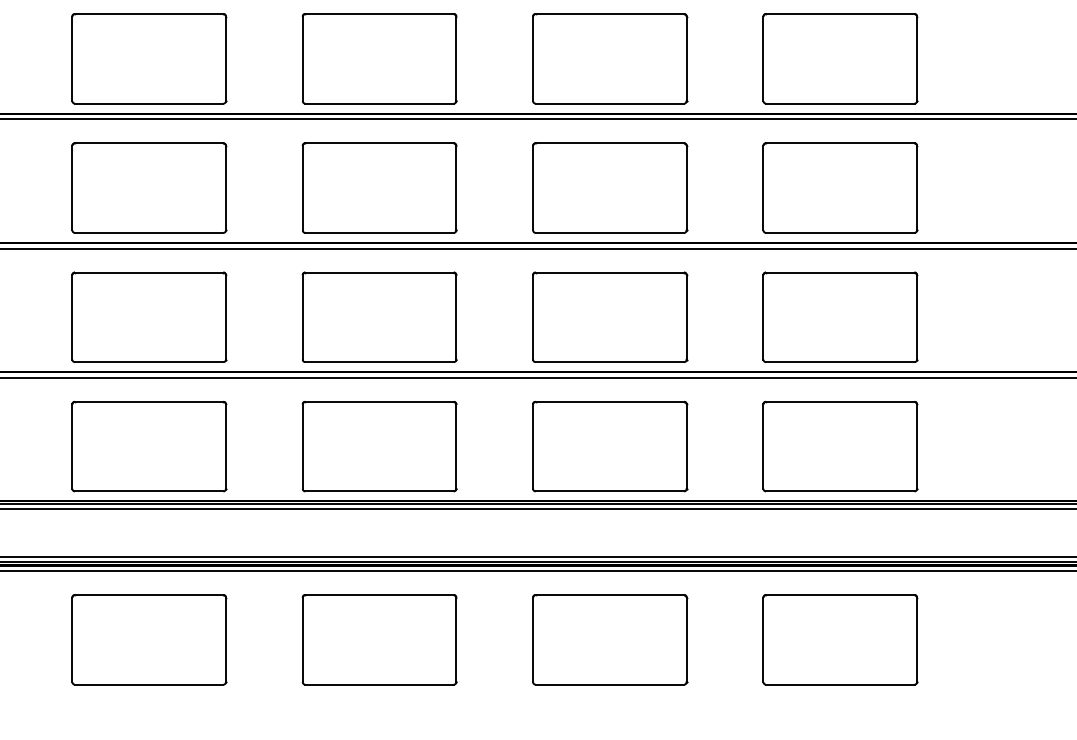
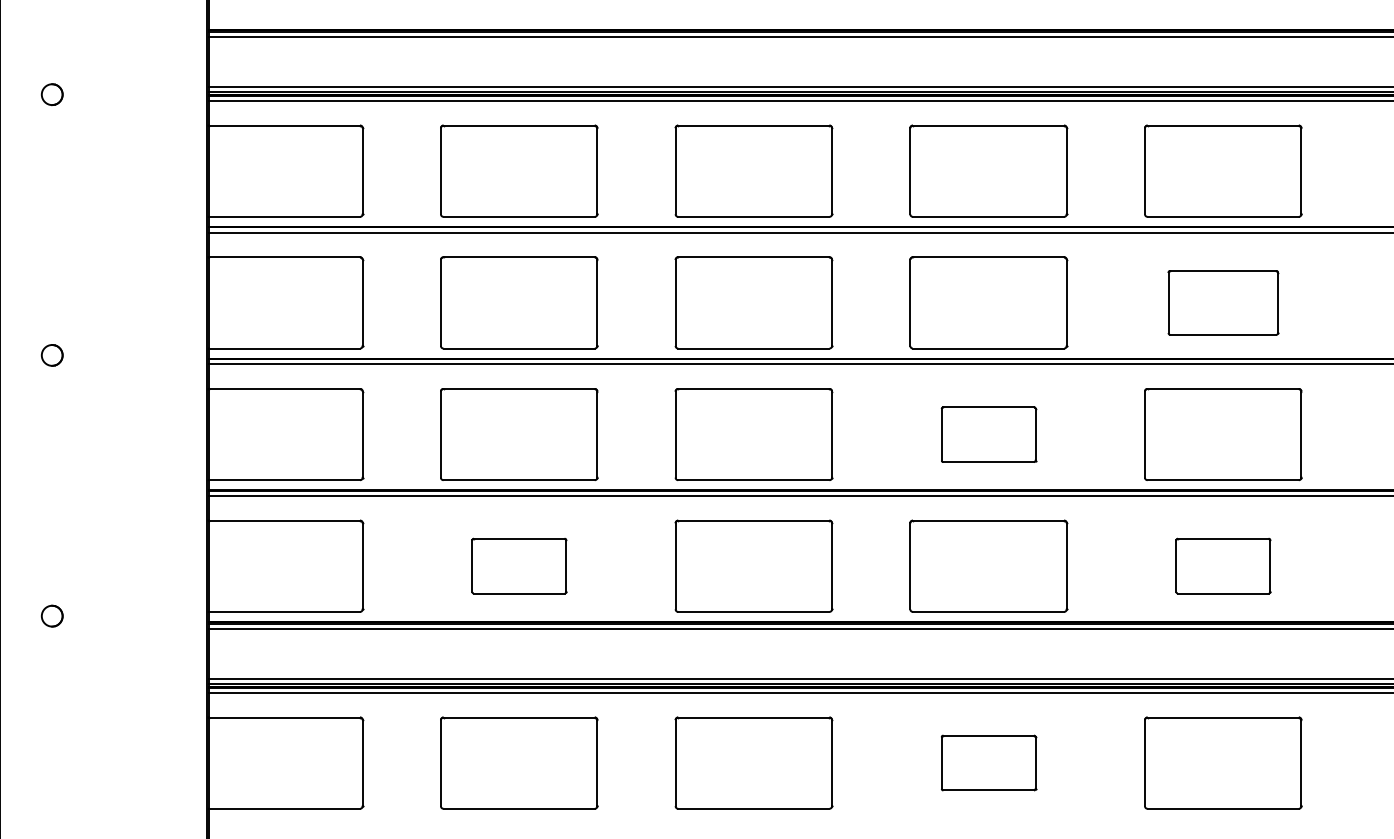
part: (840, 187) -> (1223, 302), size x0.7
part: (609, 317) -> (988, 434), size x0.6
part: (149, 445) -> (519, 565), size x0.6
part: (840, 445) -> (1223, 565), size x0.6
part: (609, 639) -> (988, 762), size x0.6

